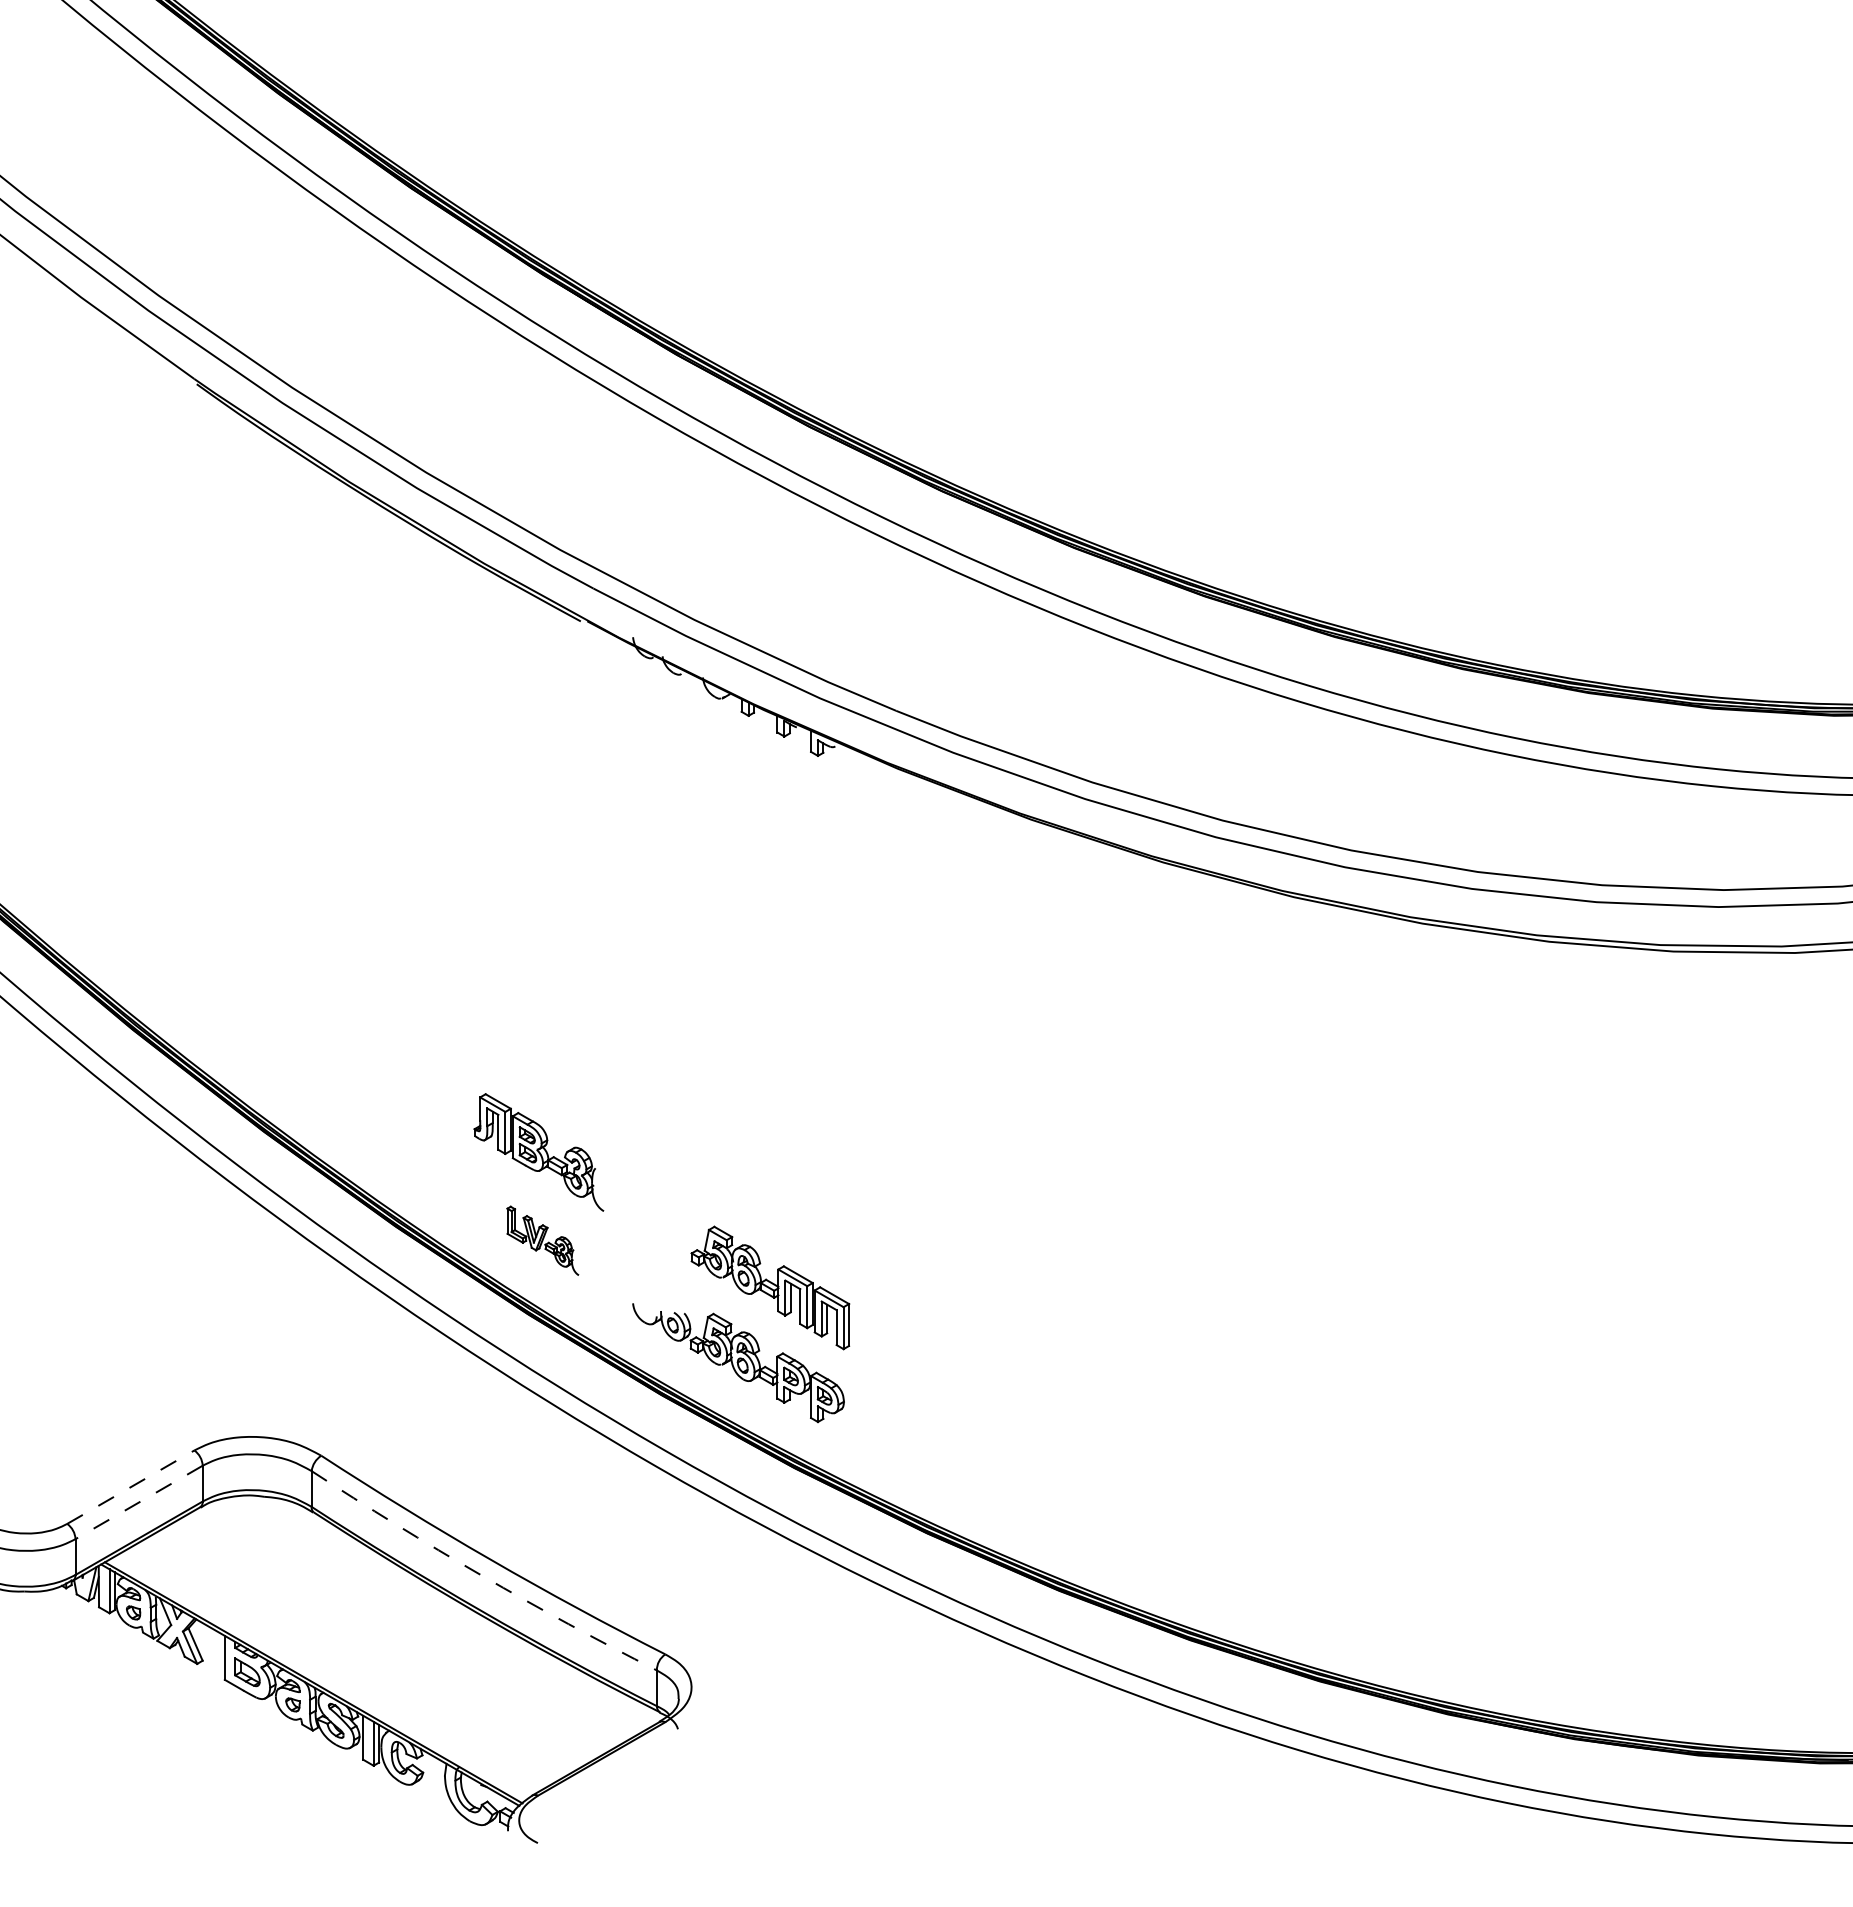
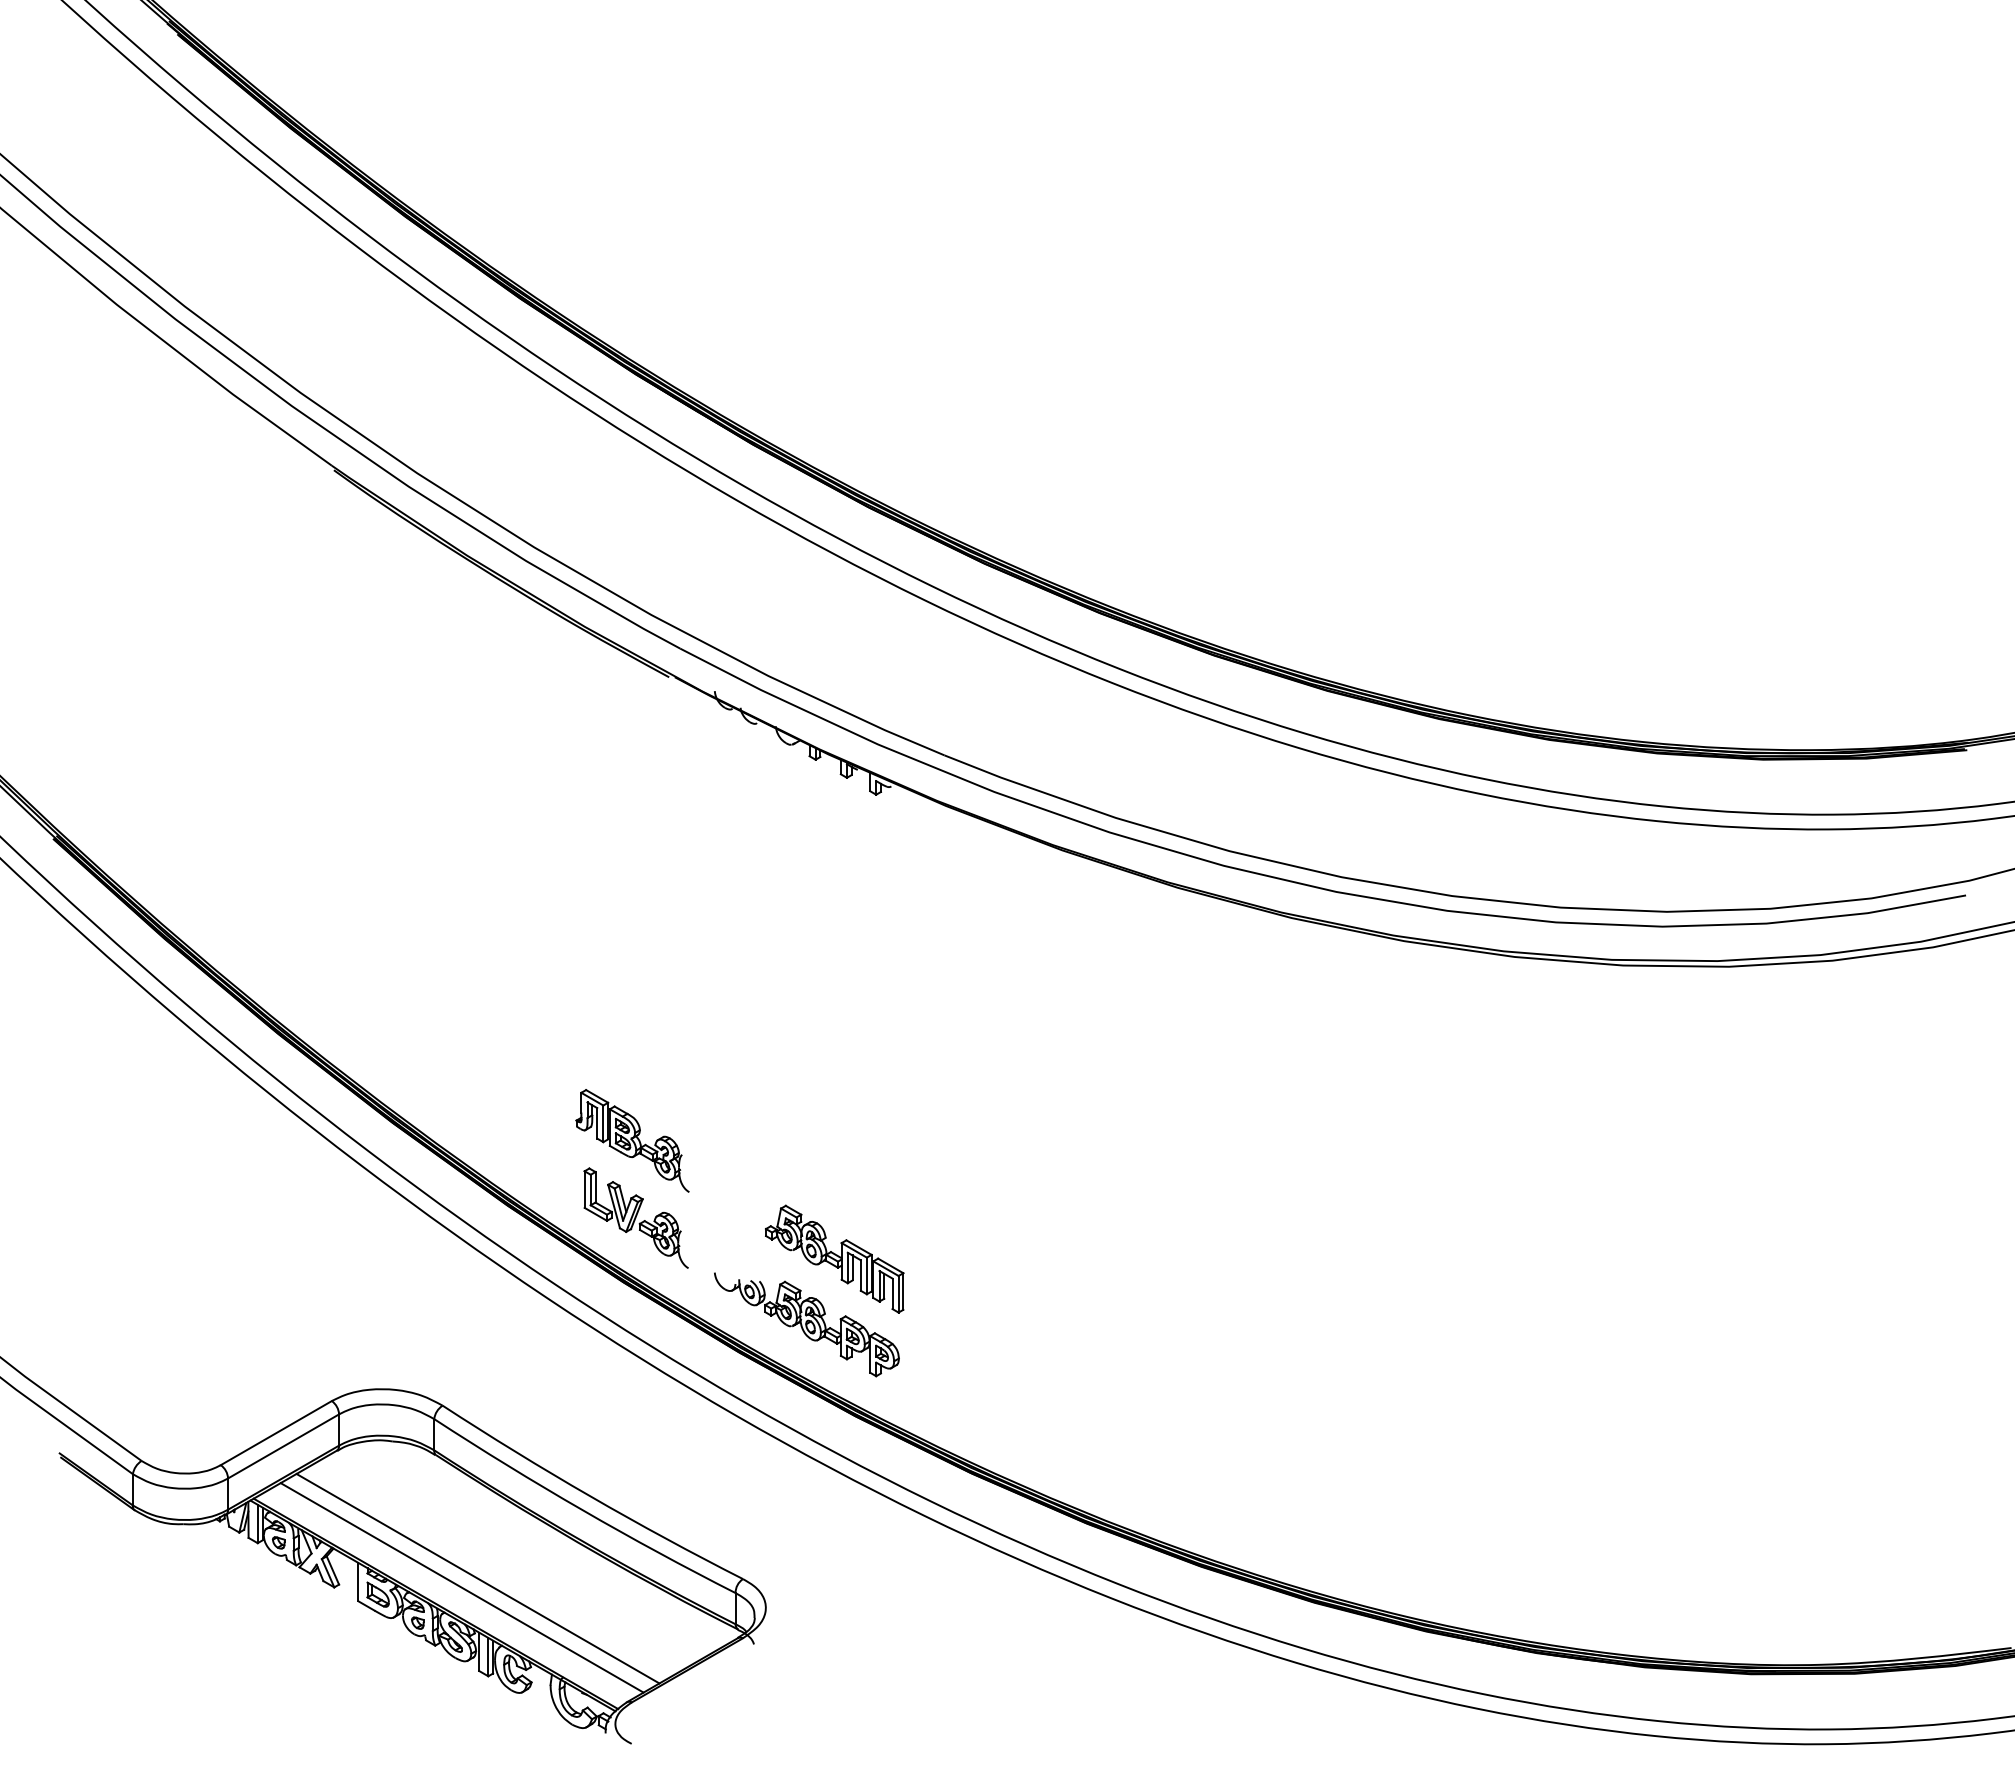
part: (542, 1240) -> (635, 1217), size x1.67
line: (130, 1486) -> (276, 1432), dashed -> solid
line: (139, 1502) -> (283, 1446), dashed -> solid
arc: (481, 1575) -> (582, 1510), dashed -> solid
line: (361, 1653) -> (477, 1578), added
line: (342, 1664) -> (461, 1587), added

